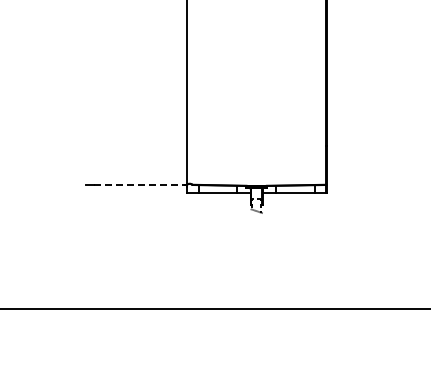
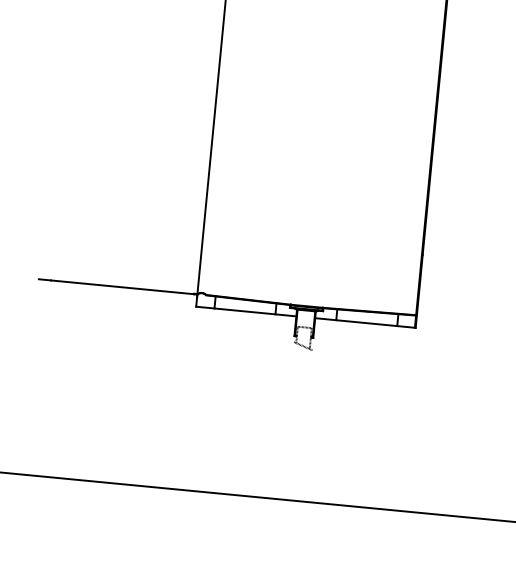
line: (139, 185) -> (122, 288), dashed -> solid

